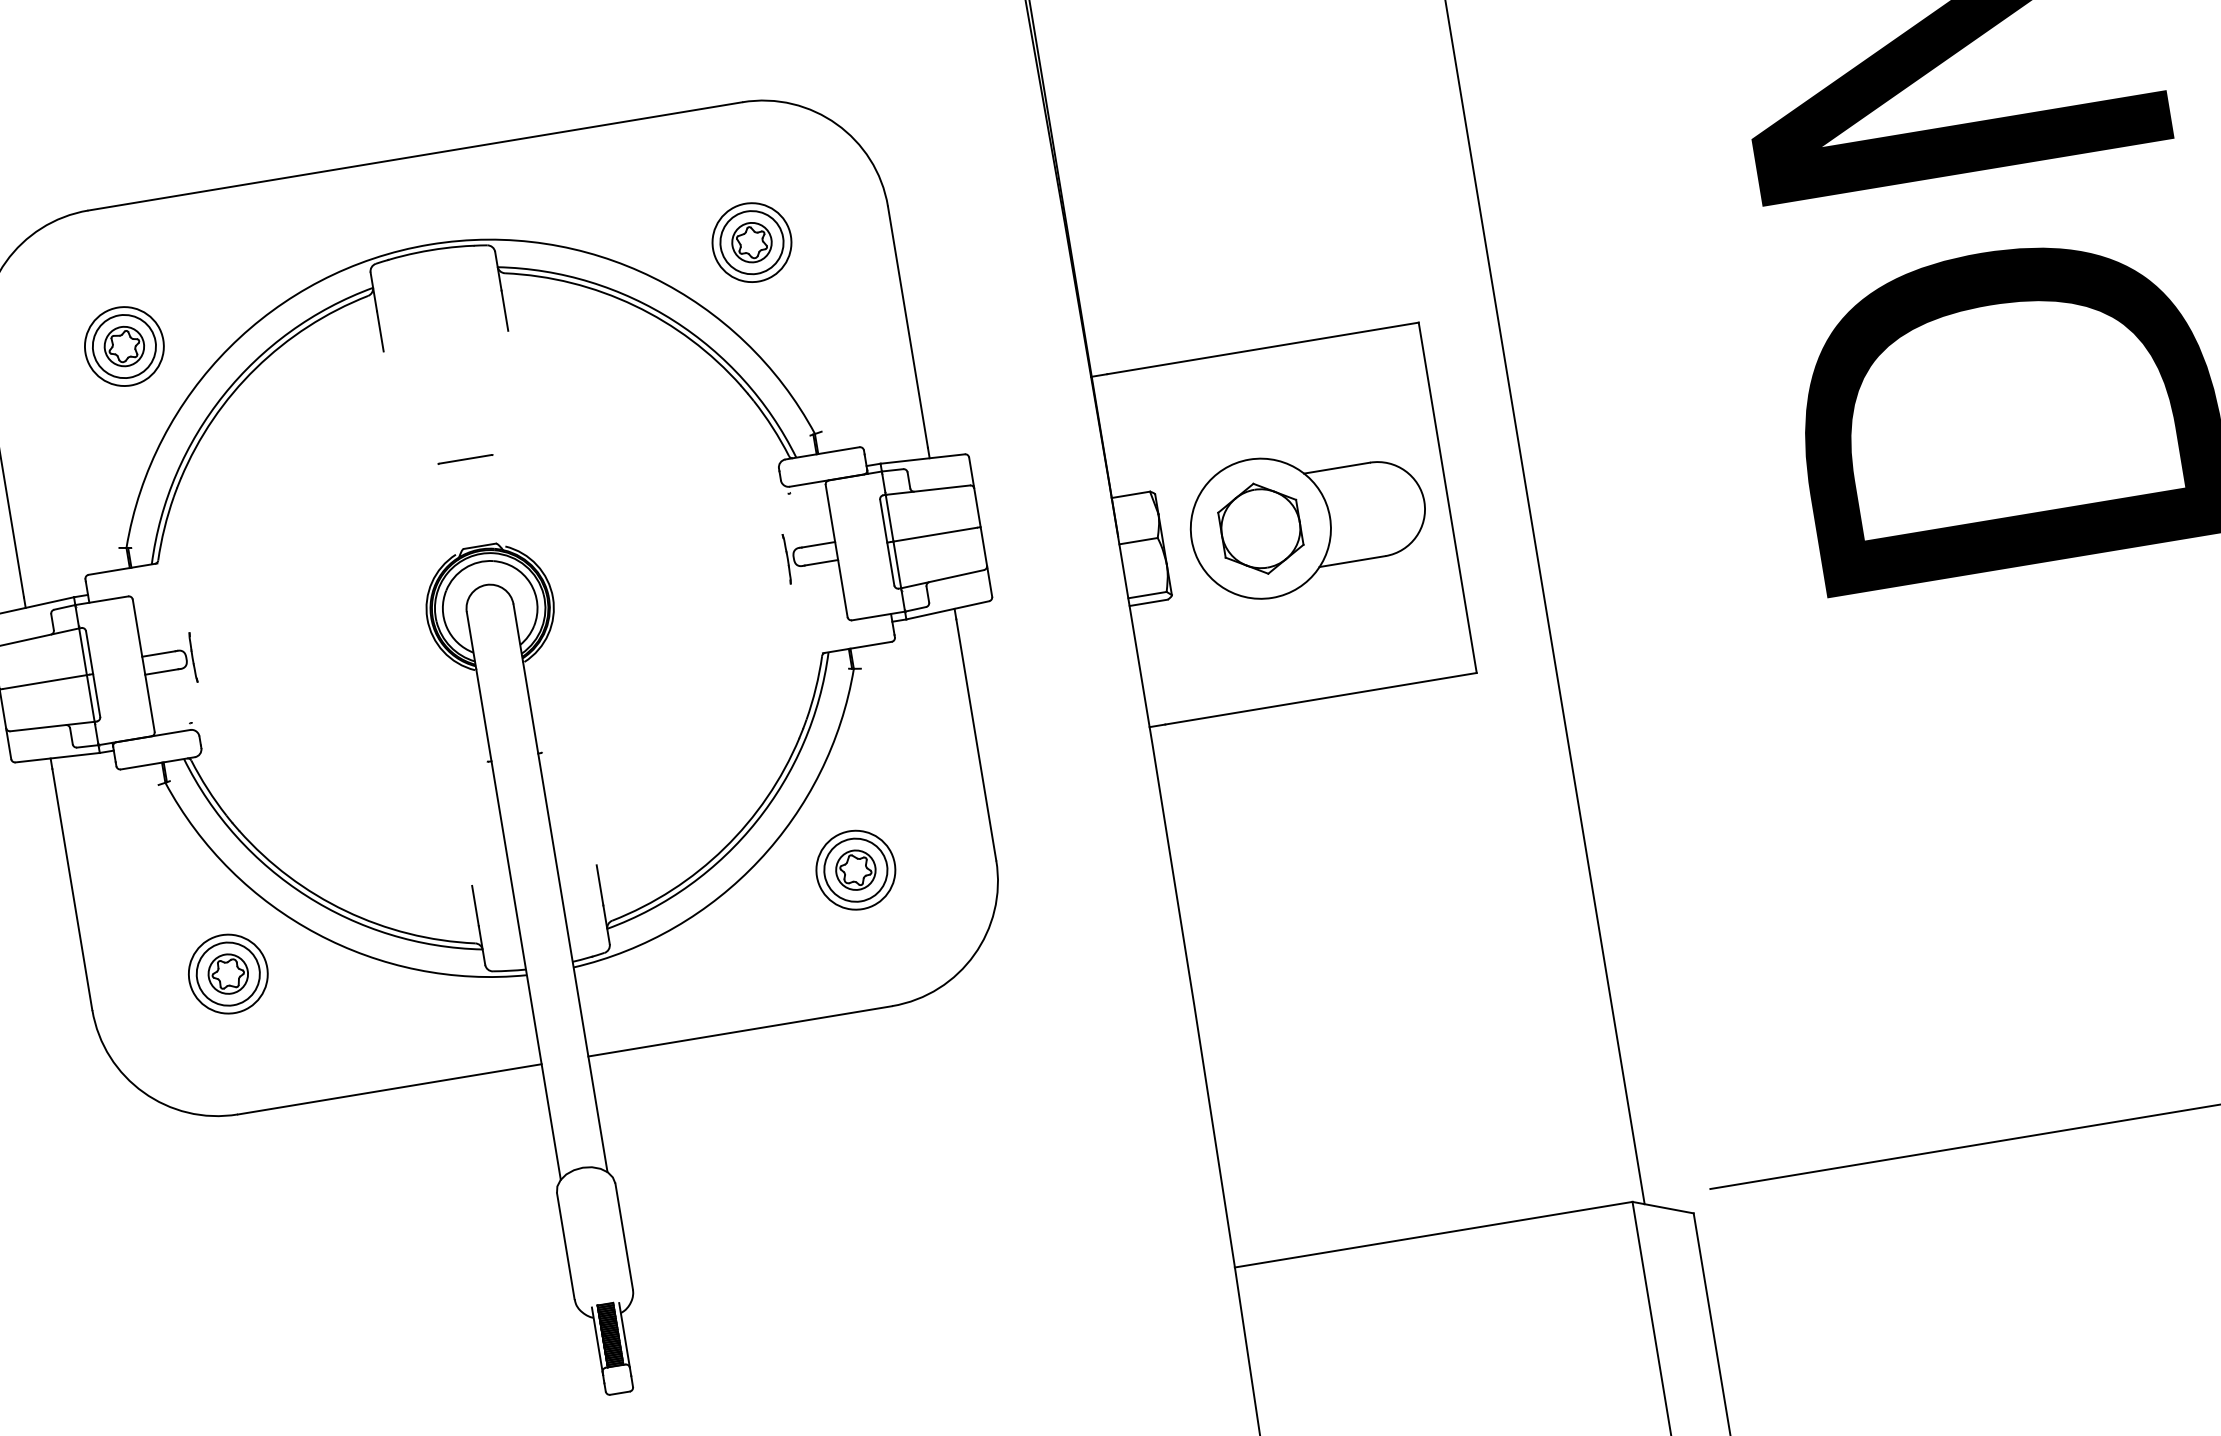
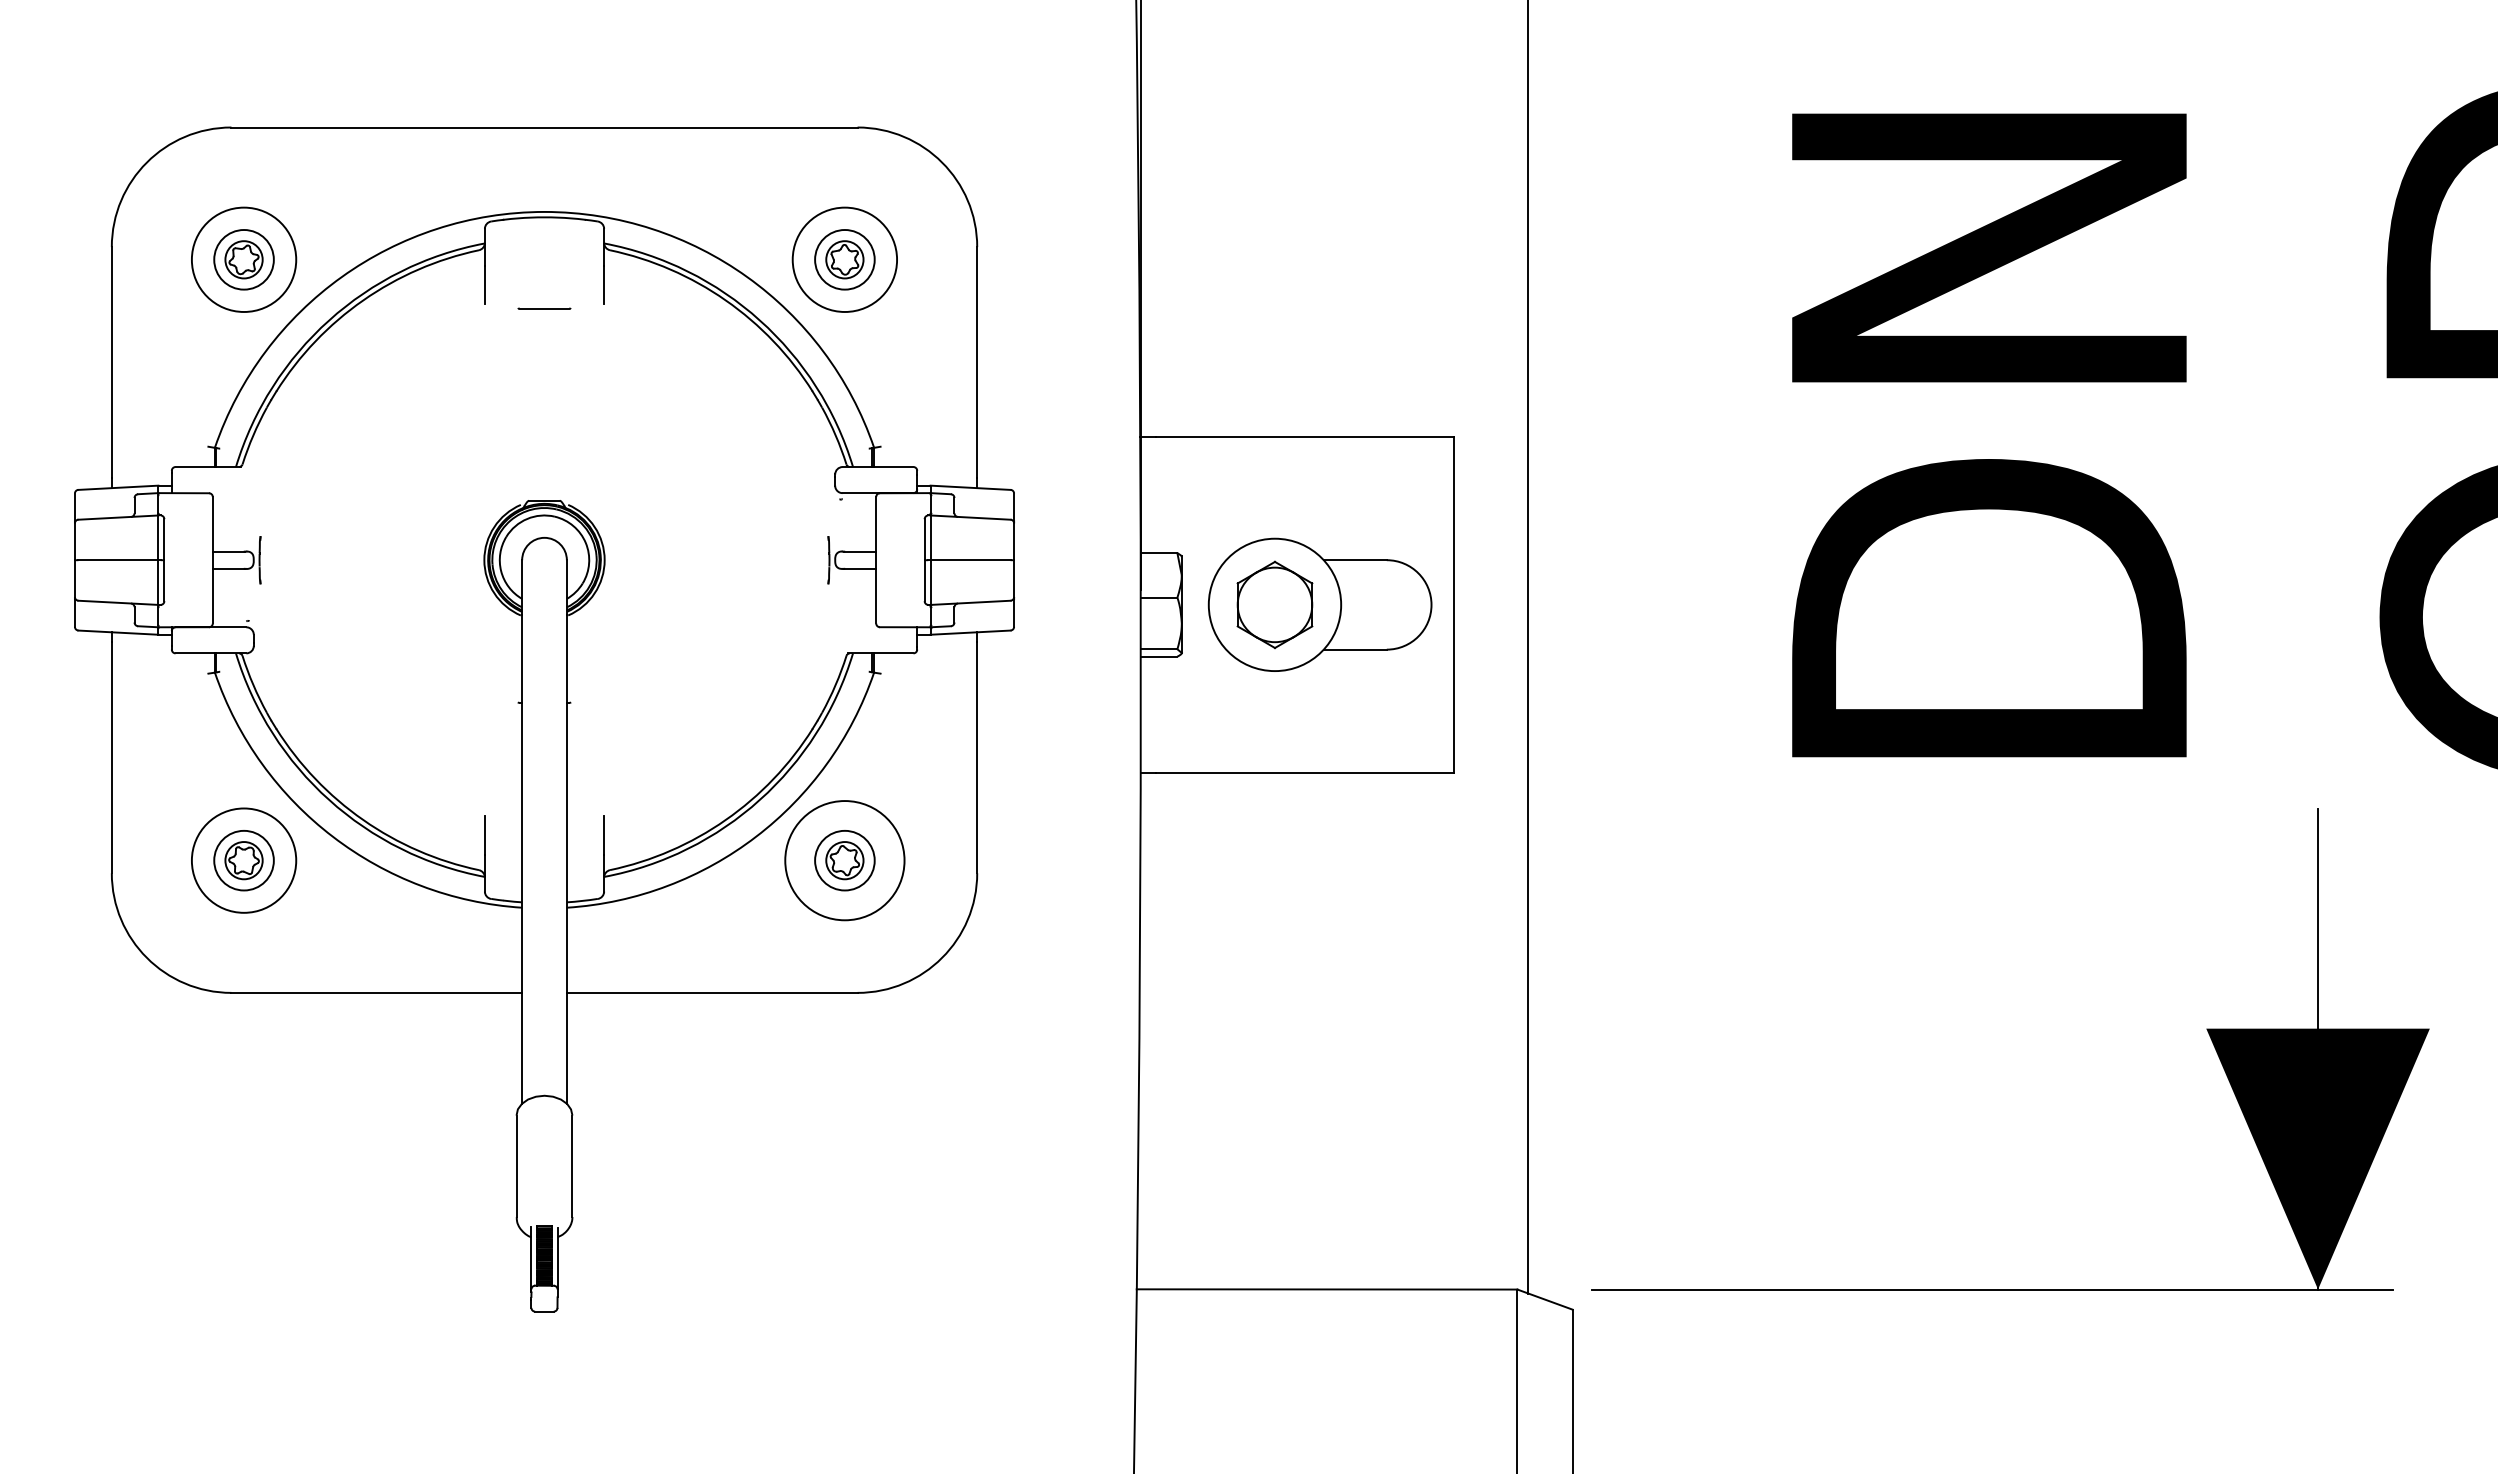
circle: (751, 242) -> (844, 259), size x1.4
circle: (123, 346) -> (243, 259), size x1.4
line: (465, 459) -> (544, 308), moved
circle: (855, 870) -> (844, 860), size x1.6
circle: (227, 974) -> (243, 860), size x1.4

